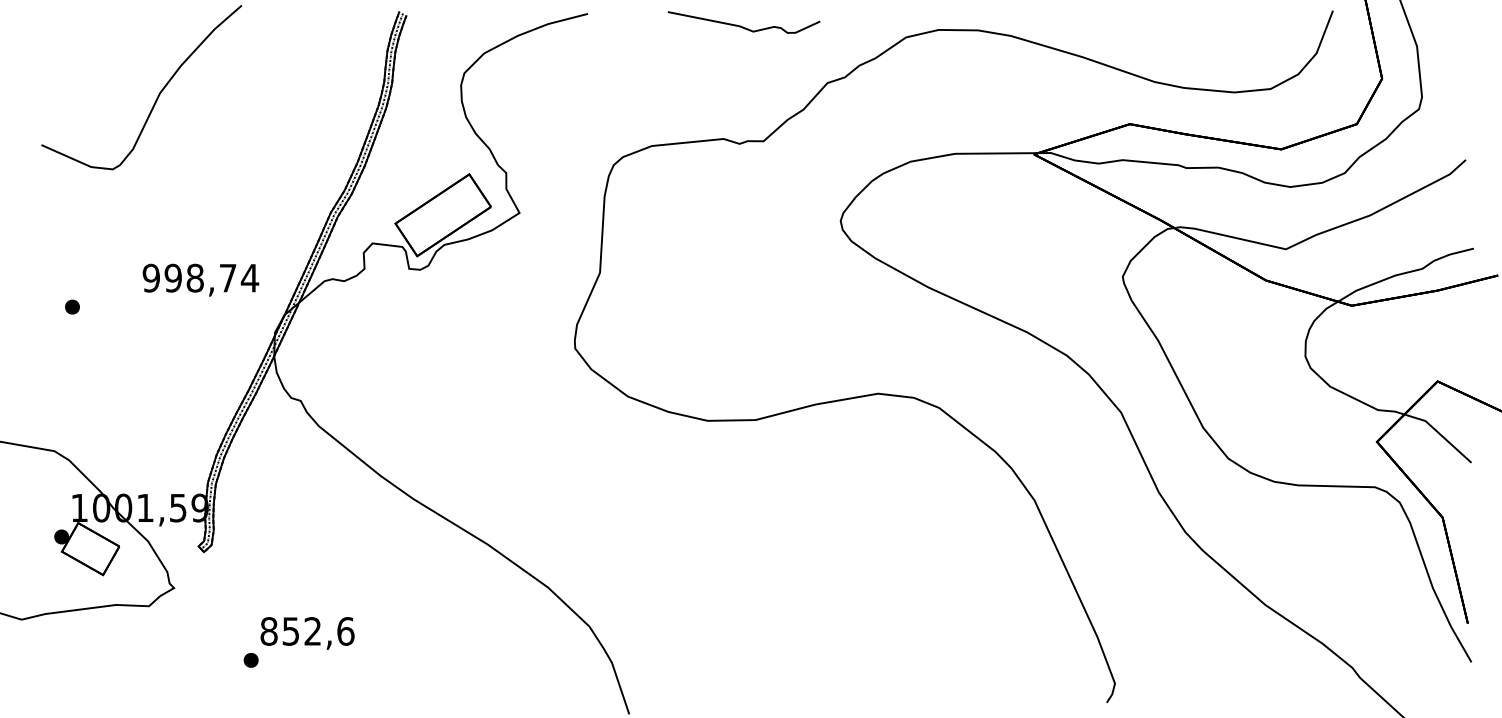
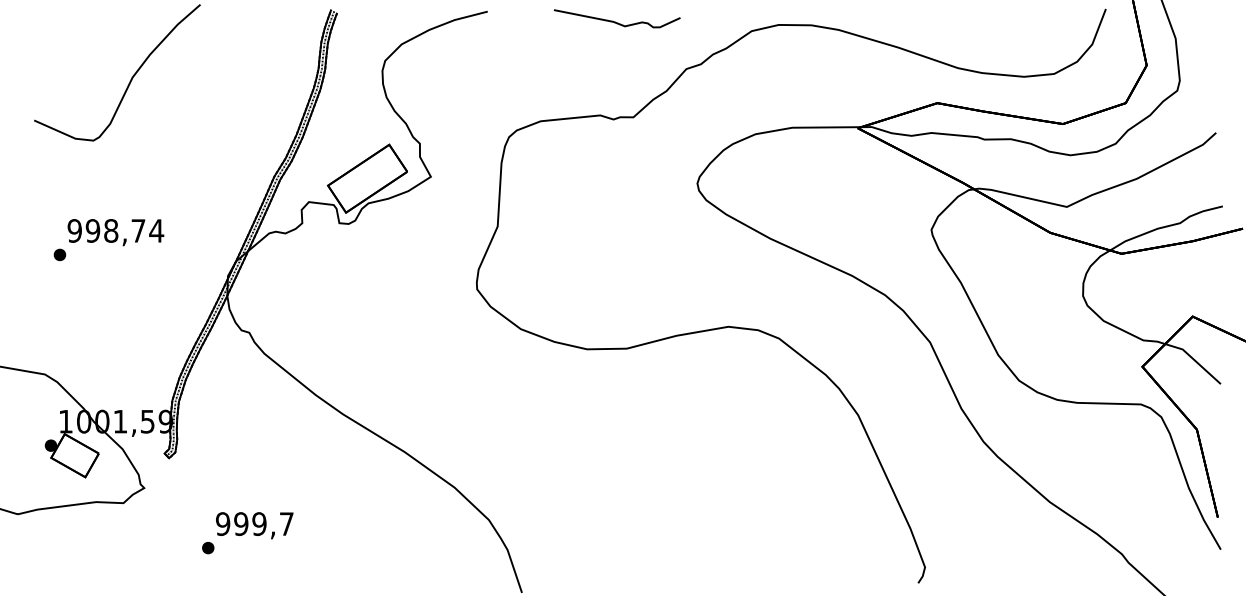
text: (200, 279) -> (115, 232), moved
text: (307, 631) -> (254, 524), 852,6 -> 999,7

